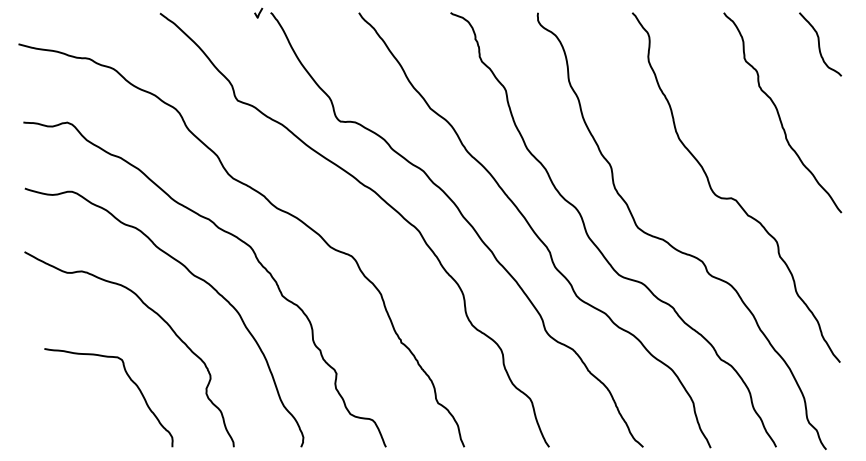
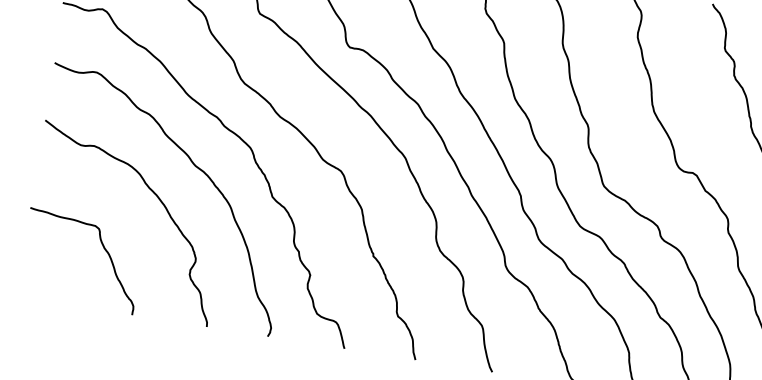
curve: (129, 379) -> (103, 247), moved

